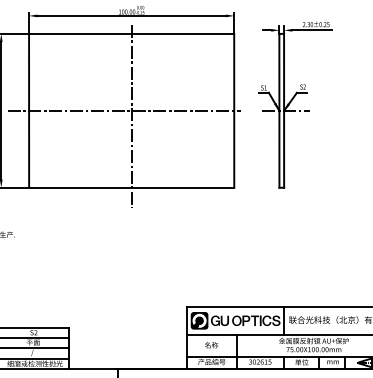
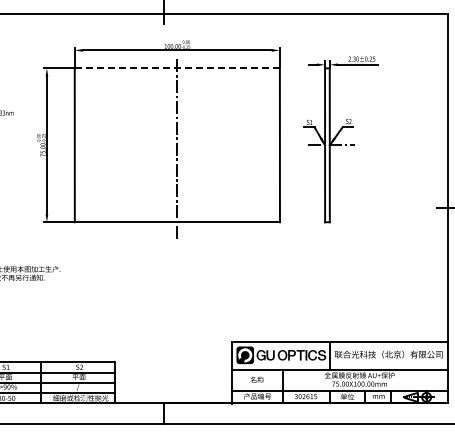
line: (131, 34) -> (177, 68), solid -> dashed
line: (123, 111) -> (169, 145), removed

